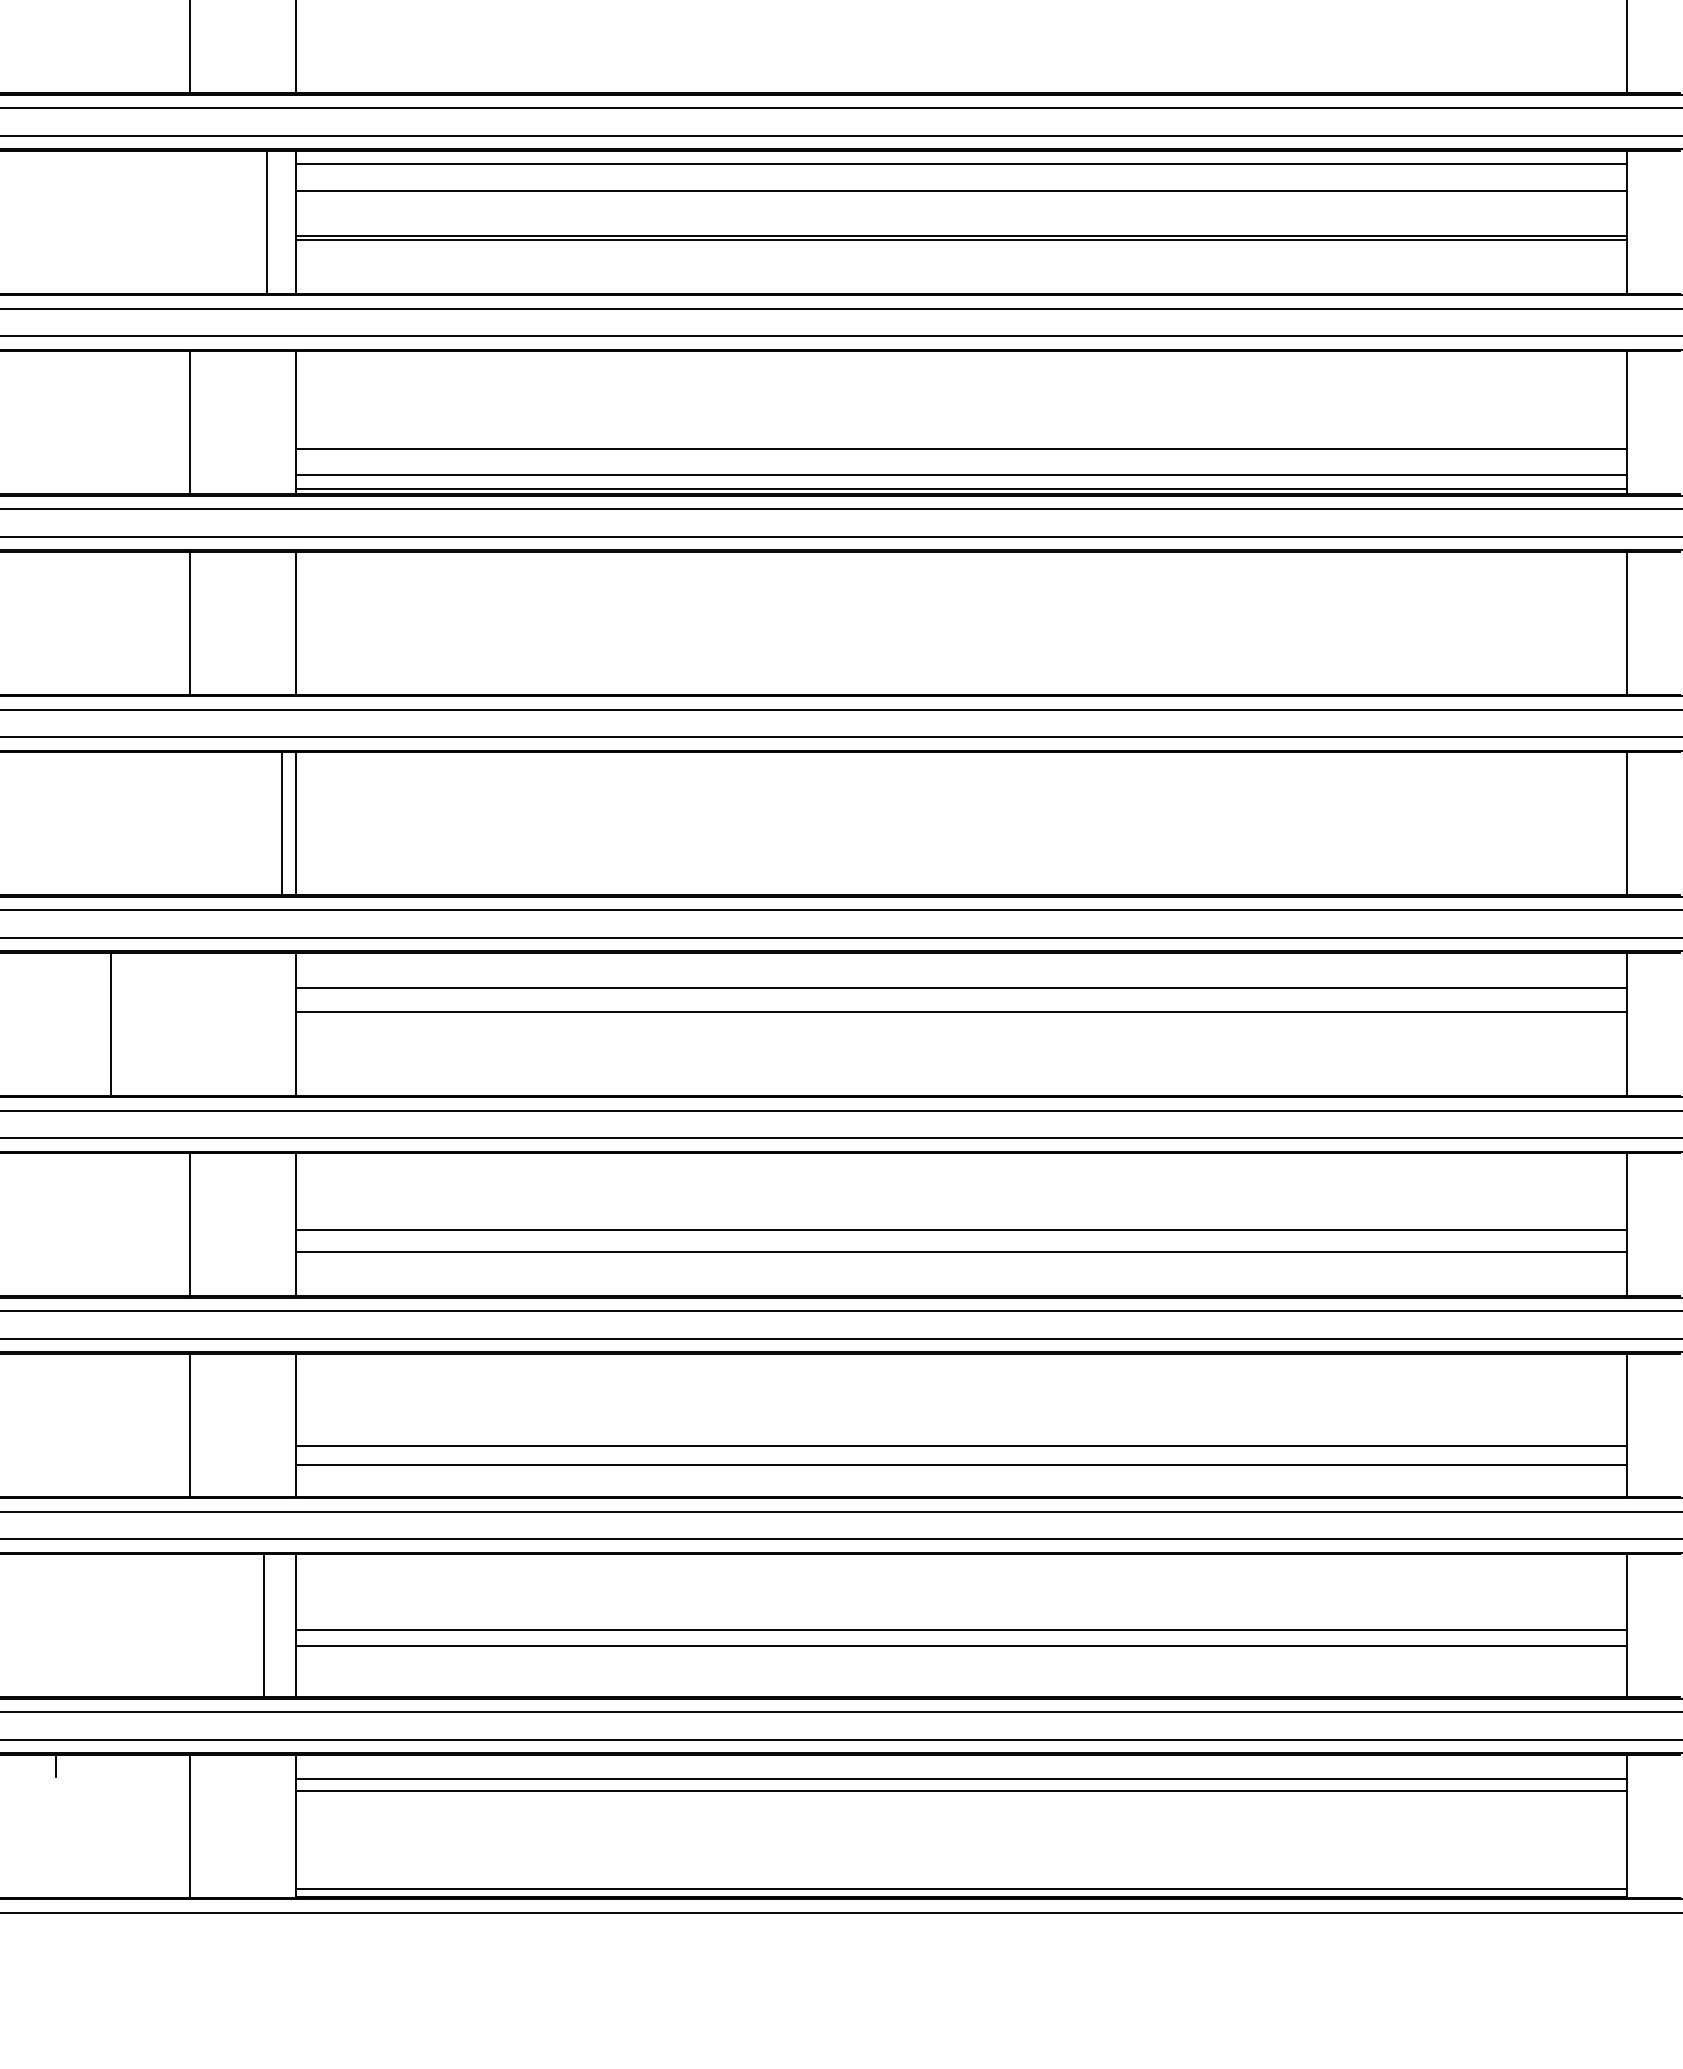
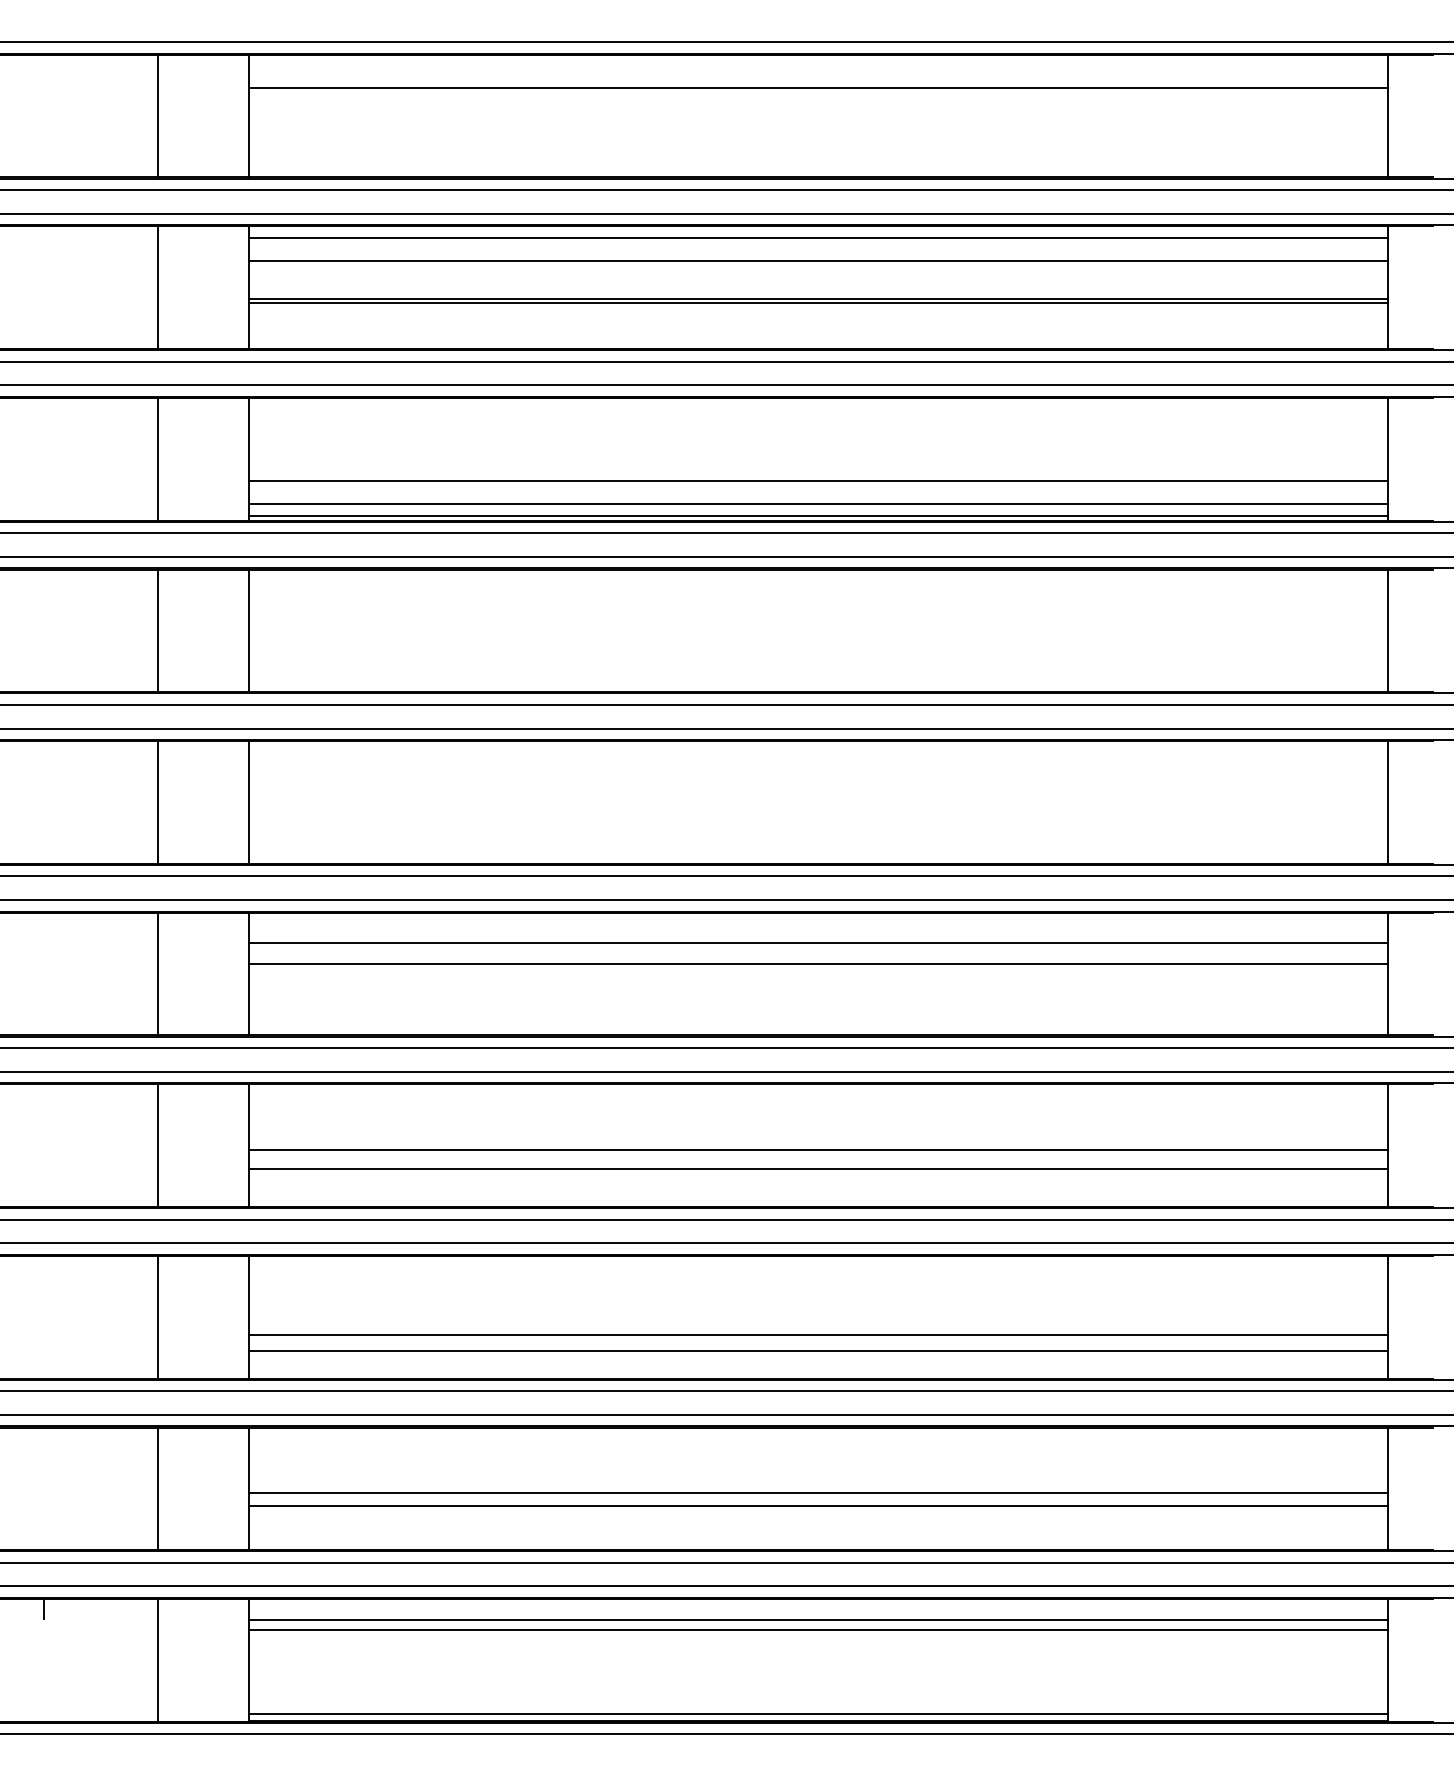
line: (266, 221) -> (157, 287), moved
line: (281, 823) -> (157, 802), moved
line: (110, 1023) -> (157, 973), moved
line: (263, 1625) -> (157, 1488), moved

